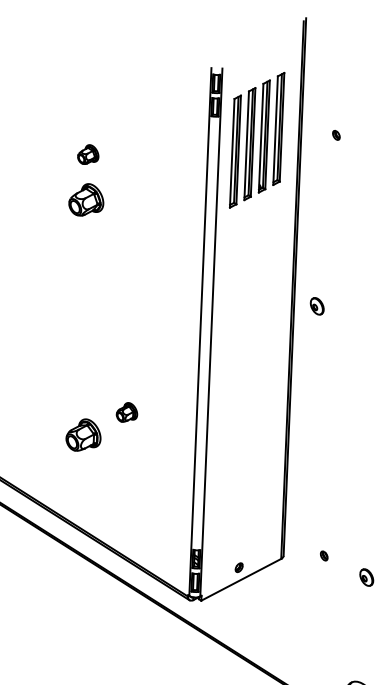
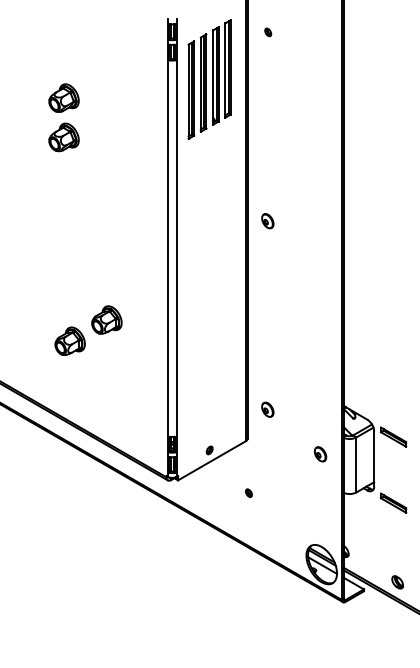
part: (336, 135) -> (268, 32), moved
part: (87, 153) -> (63, 97), size x1.67
part: (126, 411) -> (106, 319), size x1.67
part: (307, 523) -> (267, 409), added
part: (323, 555) -> (248, 492), moved

